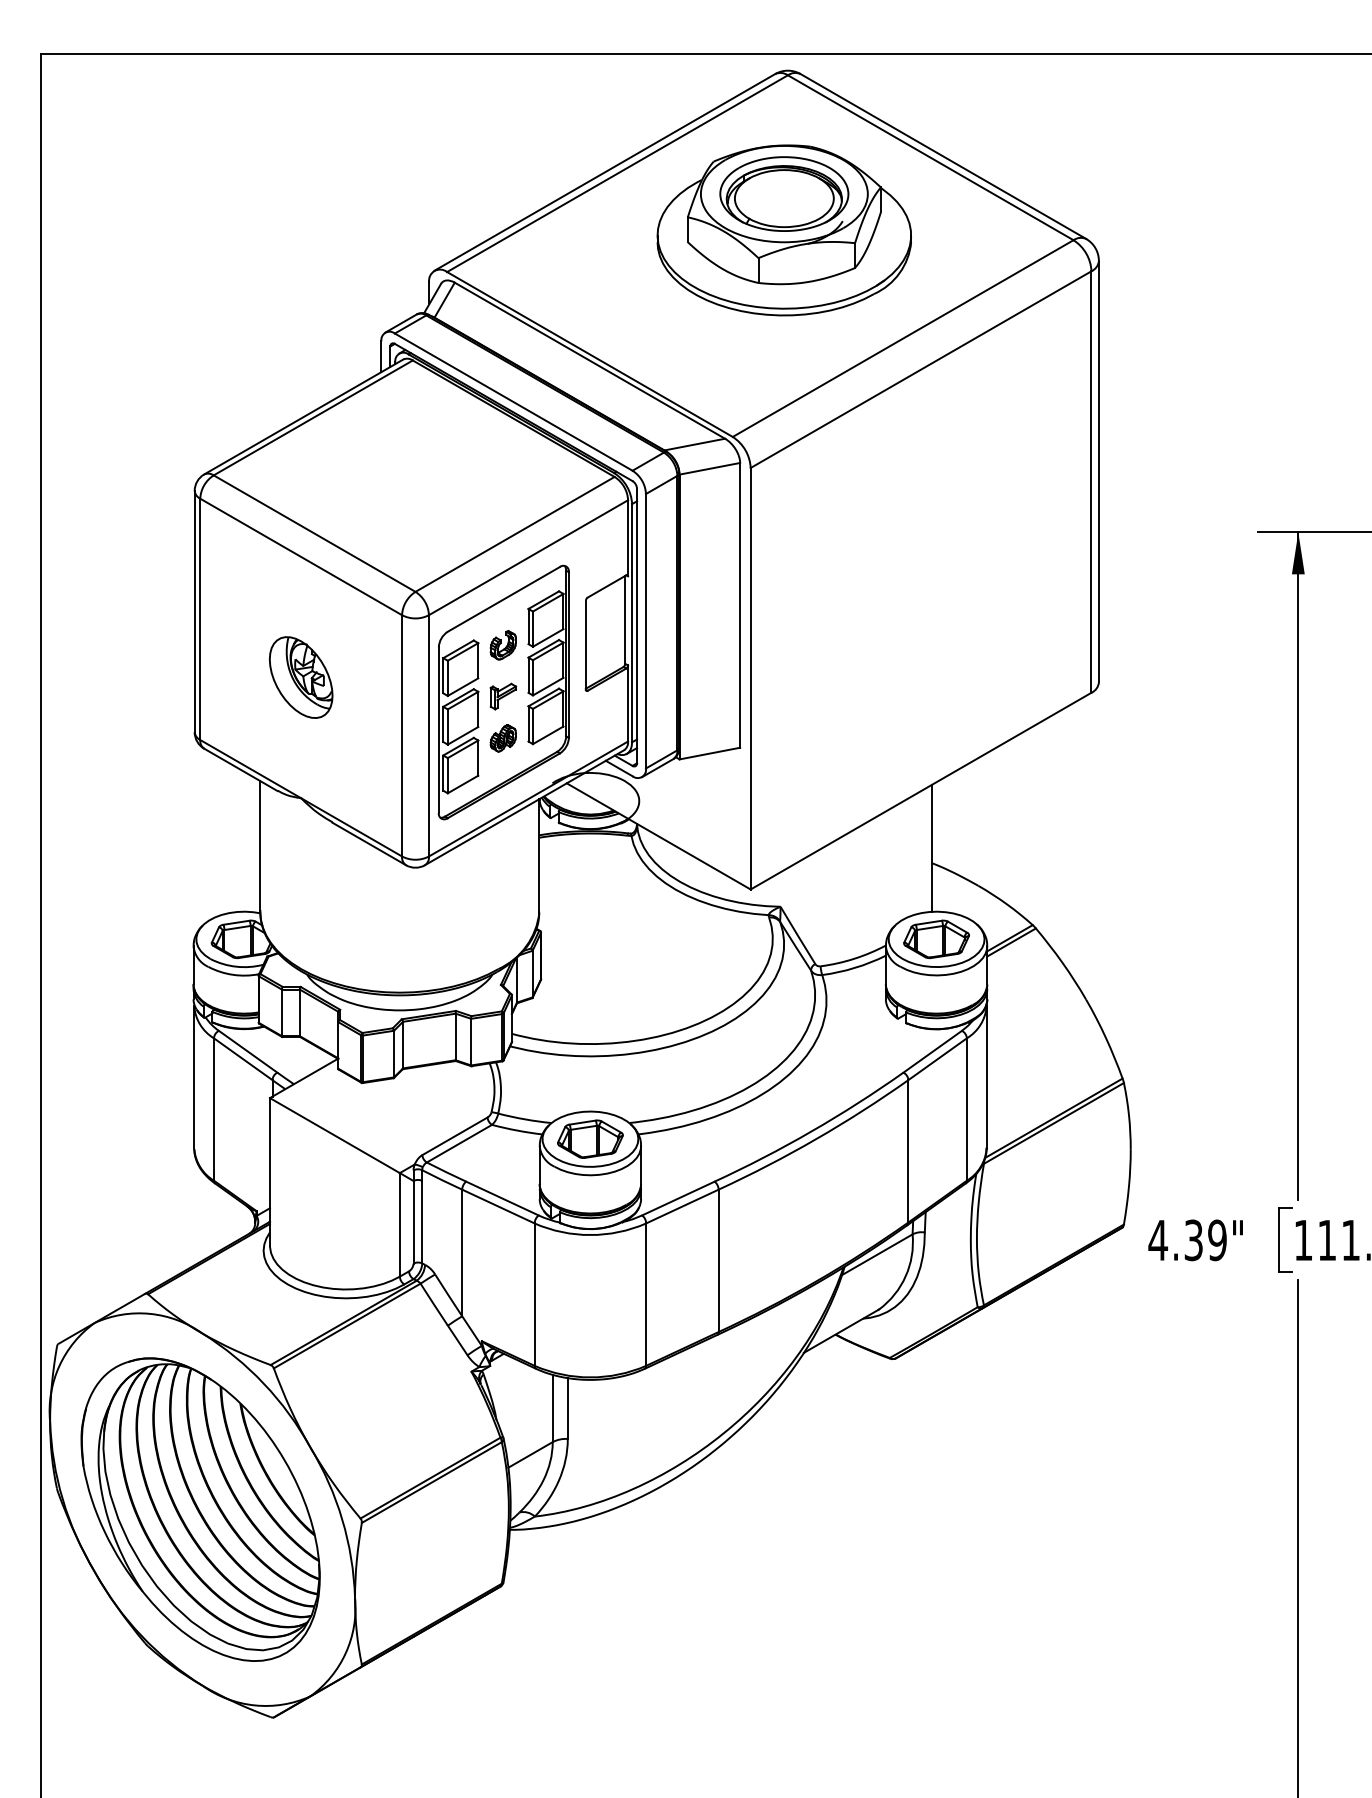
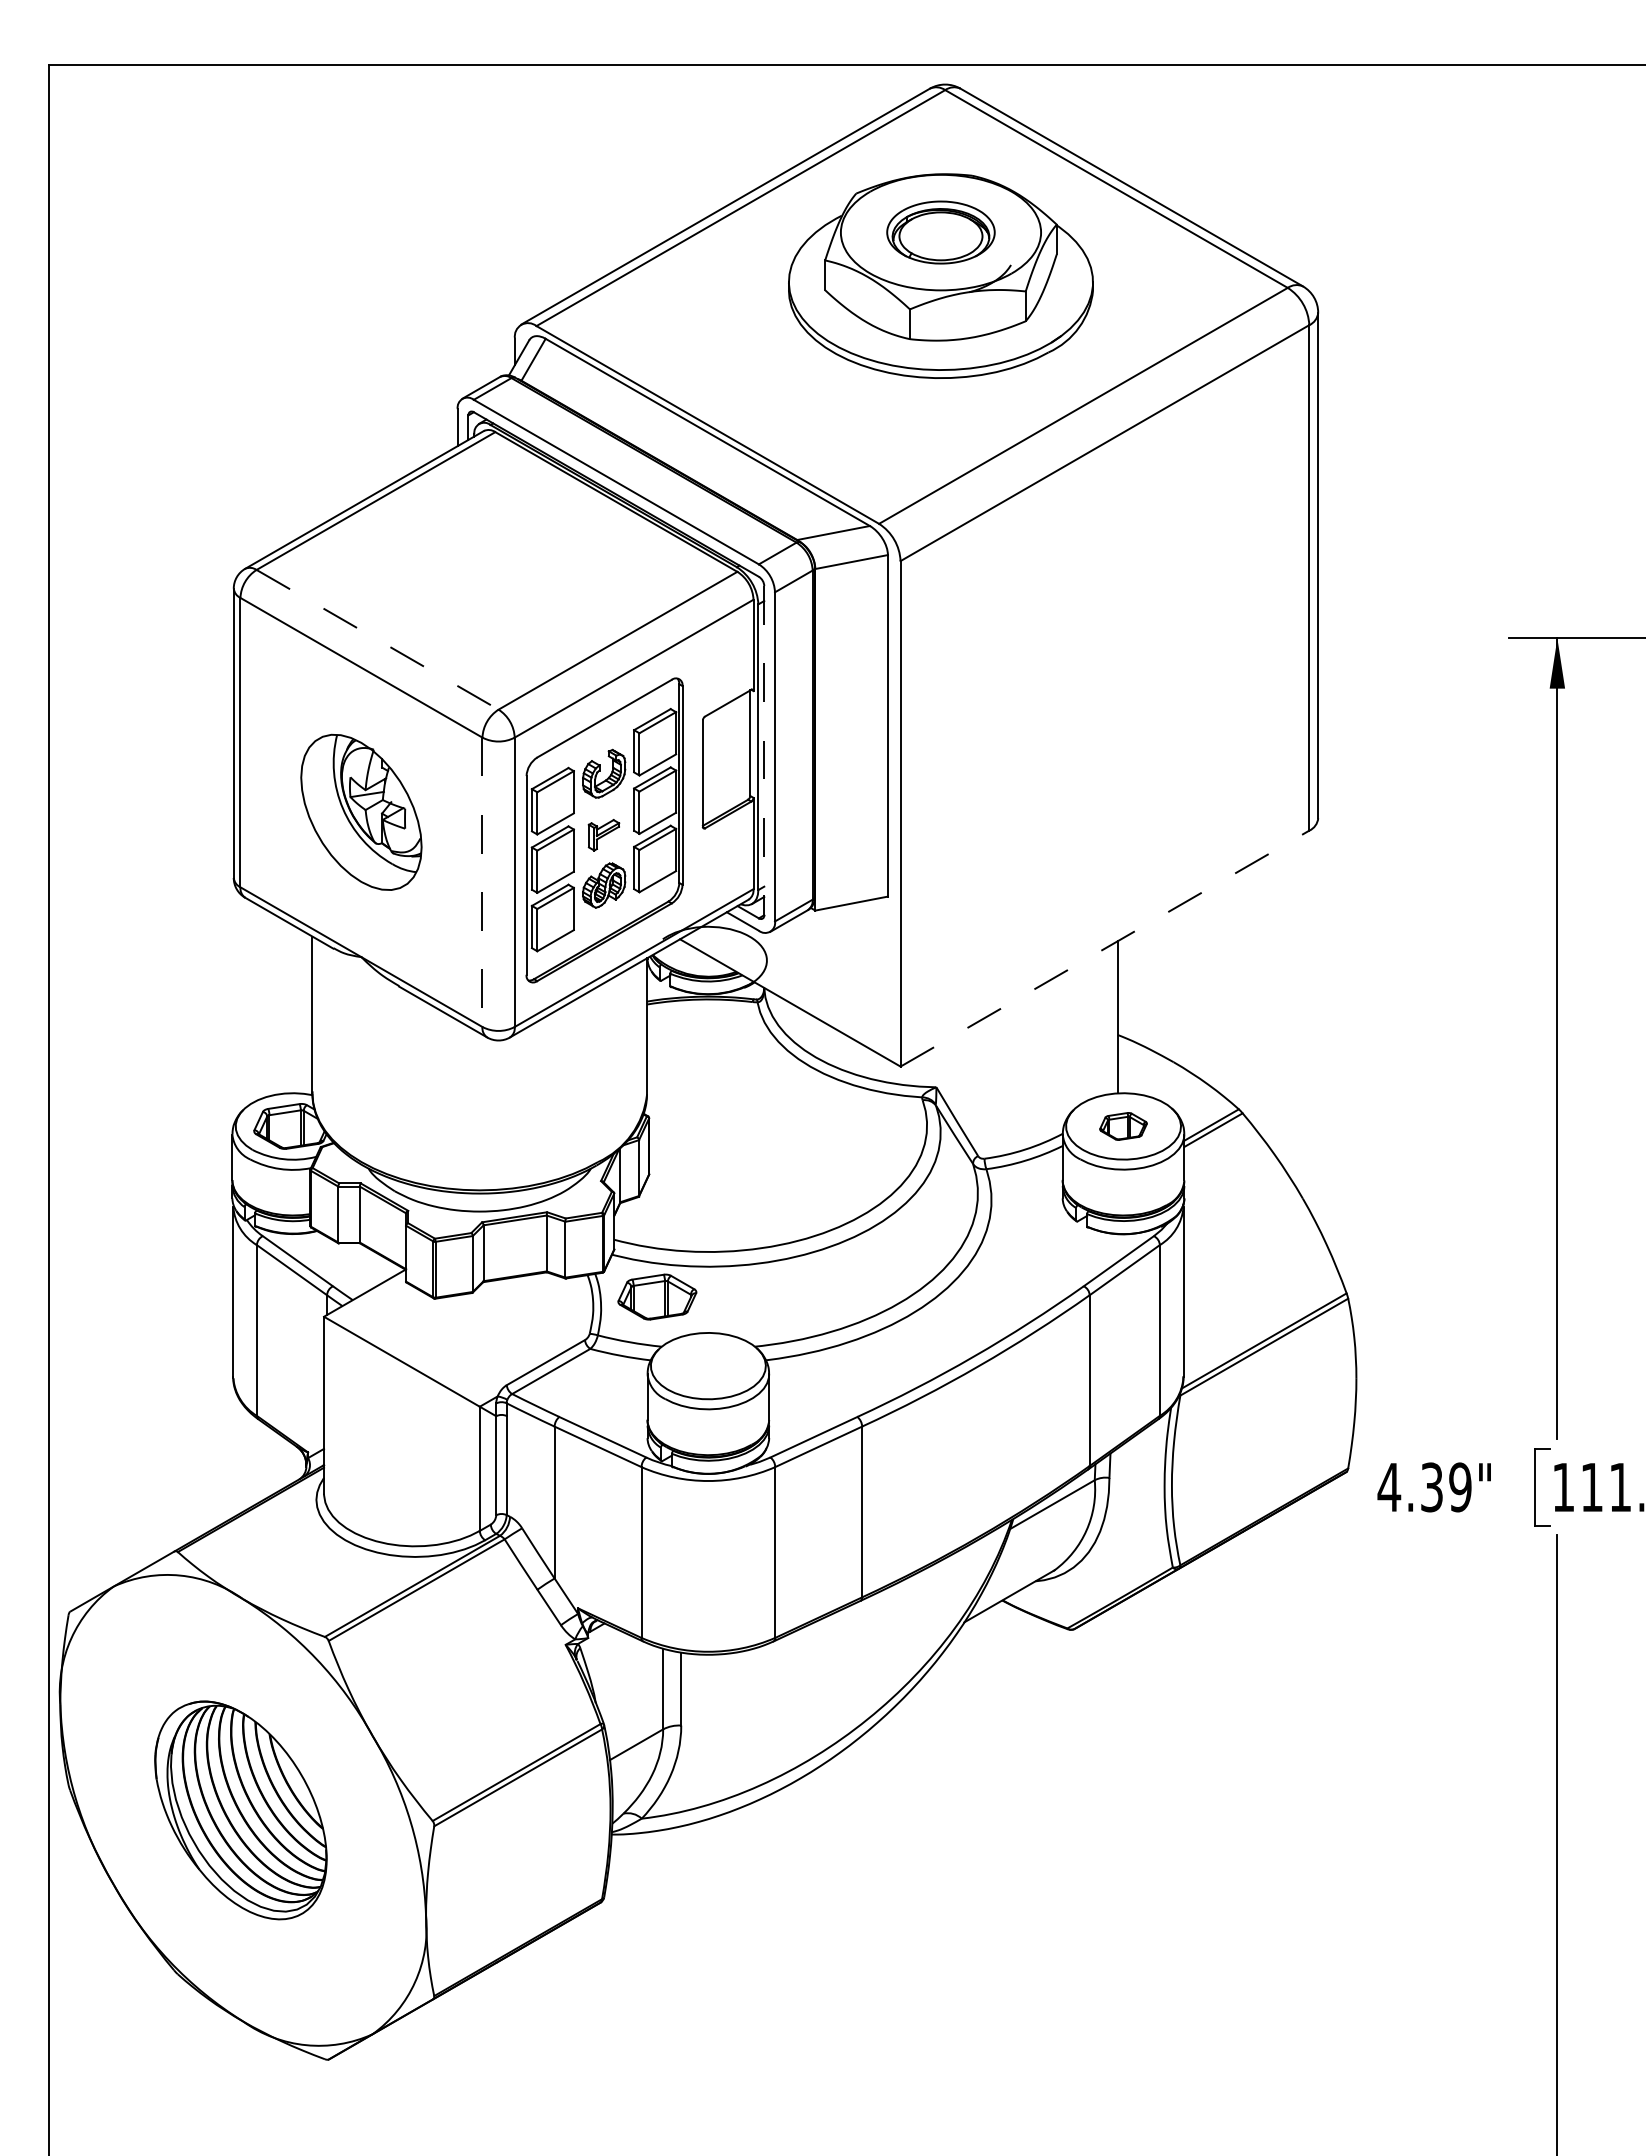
part: (783, 194) -> (940, 232), size x0.7
line: (314, 533) -> (377, 639), solid -> dashed
line: (637, 625) -> (764, 750), solid -> dashed
part: (502, 645) -> (603, 773), size x1.4
part: (301, 677) -> (361, 812), size x1.6
line: (402, 735) -> (482, 882), solid -> dashed
part: (502, 738) -> (603, 885), size x1.4
line: (920, 791) -> (1104, 948), solid -> dashed
part: (936, 939) -> (1123, 1126), size x0.6
part: (590, 1138) -> (657, 1296), moved
part: (200, 1509) -> (240, 1810), size x0.6

